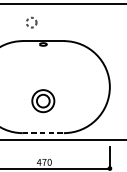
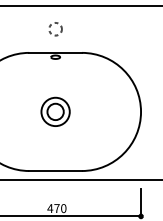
circle: (31, 22) -> (55, 29), moved
part: (43, 100) -> (55, 111), moved
line: (44, 133) -> (56, 171), dashed -> solid

